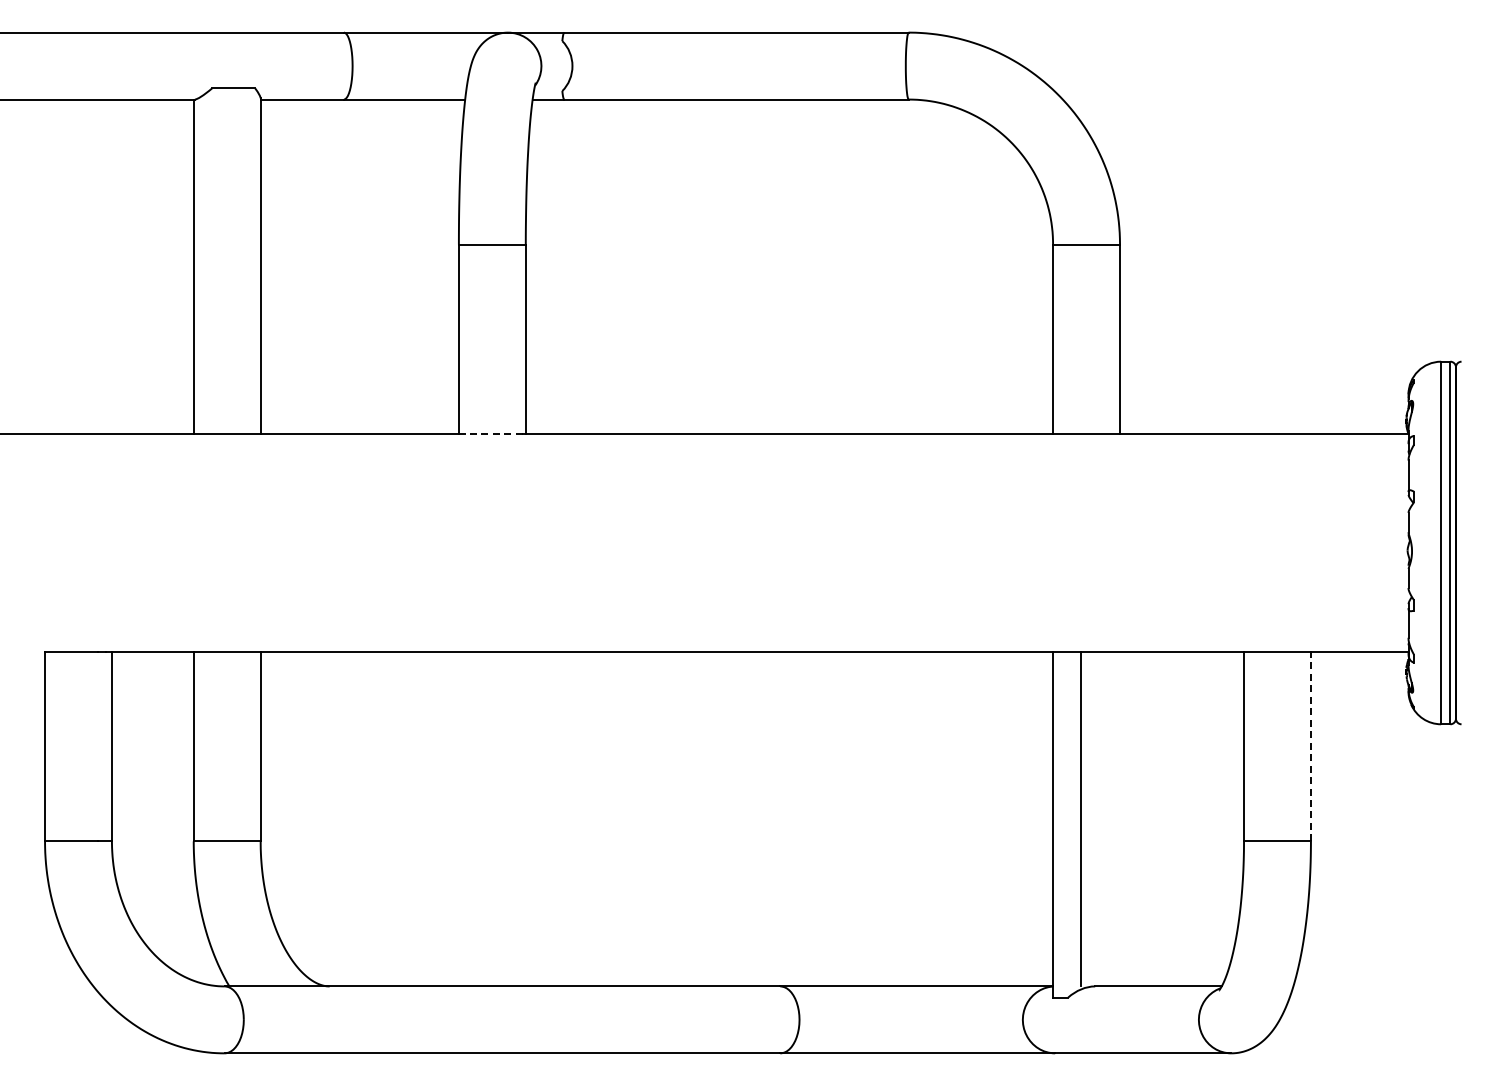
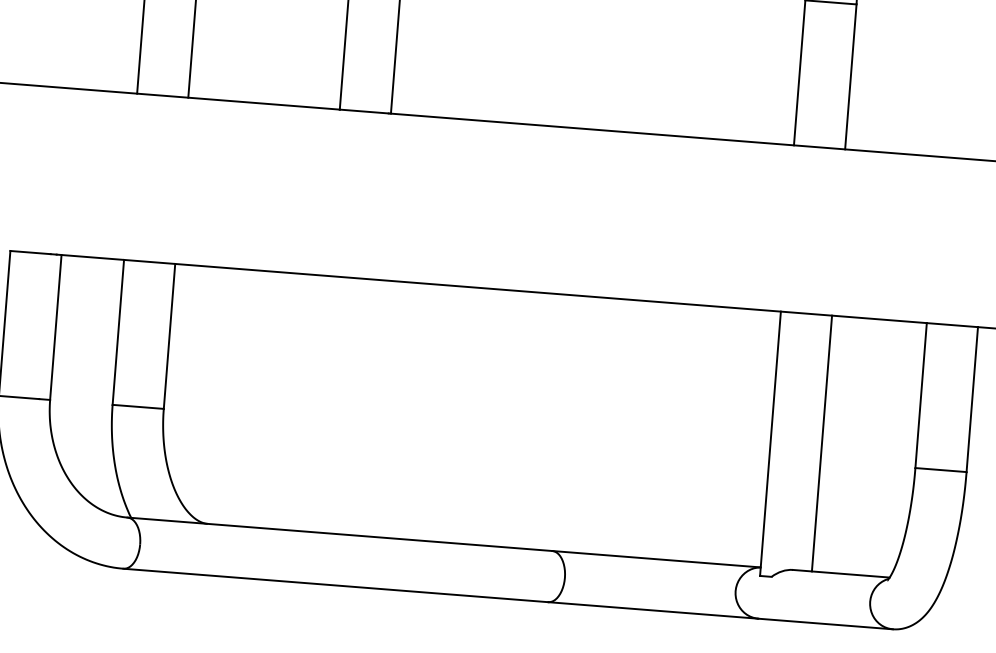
line: (490, 434) -> (363, 111), dashed -> solid
line: (1310, 746) -> (971, 399), dashed -> solid
line: (1081, 818) -> (822, 443), moved

